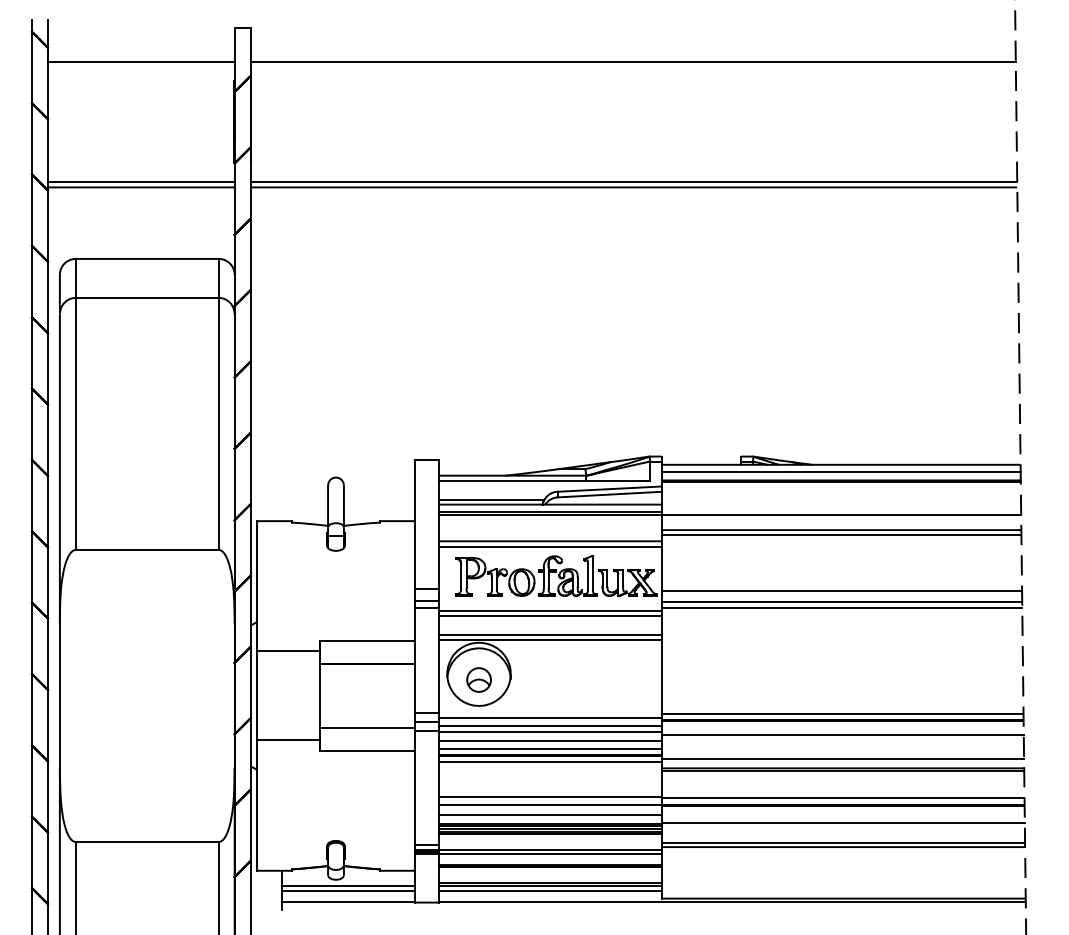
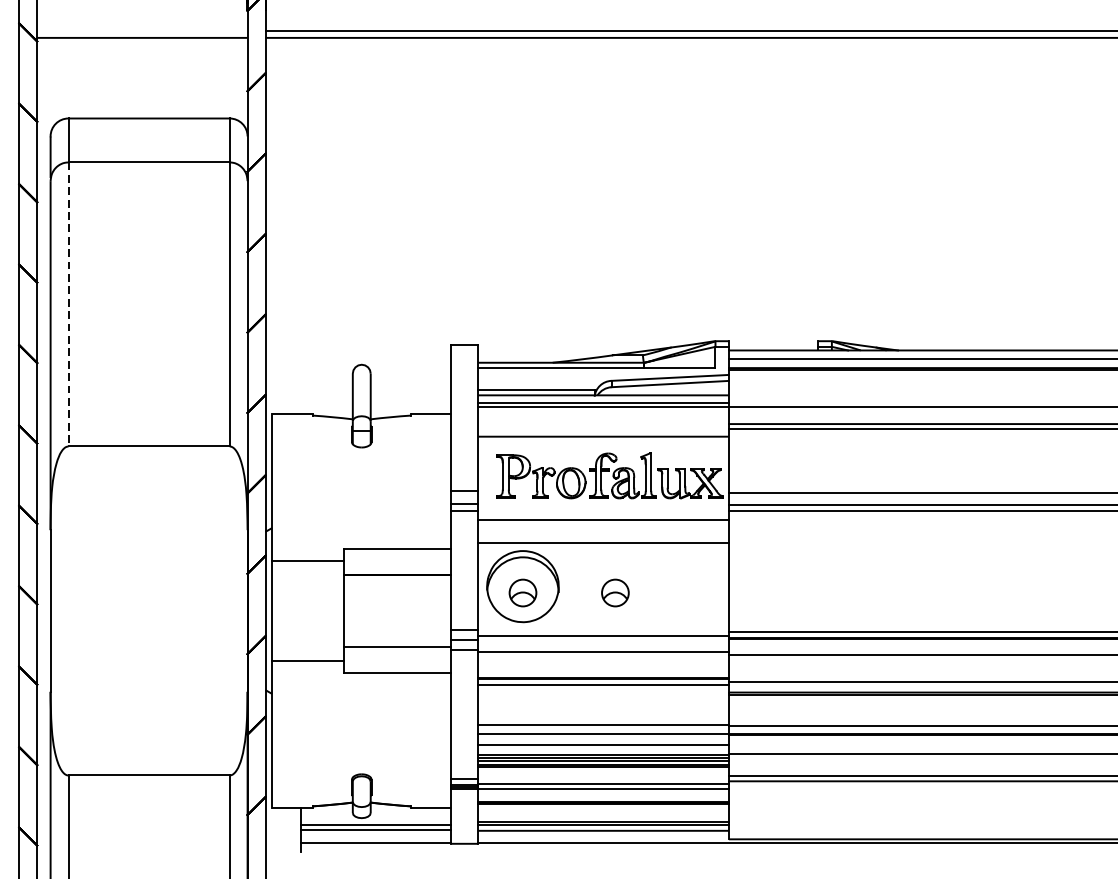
line: (140, 181) -> (141, 31), removed
line: (75, 424) -> (68, 305), solid -> dashed
line: (550, 546) -> (603, 442), removed
line: (550, 610) -> (603, 514), removed
line: (550, 640) -> (603, 548), removed
part: (560, 679) -> (614, 592), added
line: (550, 726) -> (603, 645), removed
line: (550, 740) -> (603, 661), removed
line: (550, 749) -> (603, 671), removed

